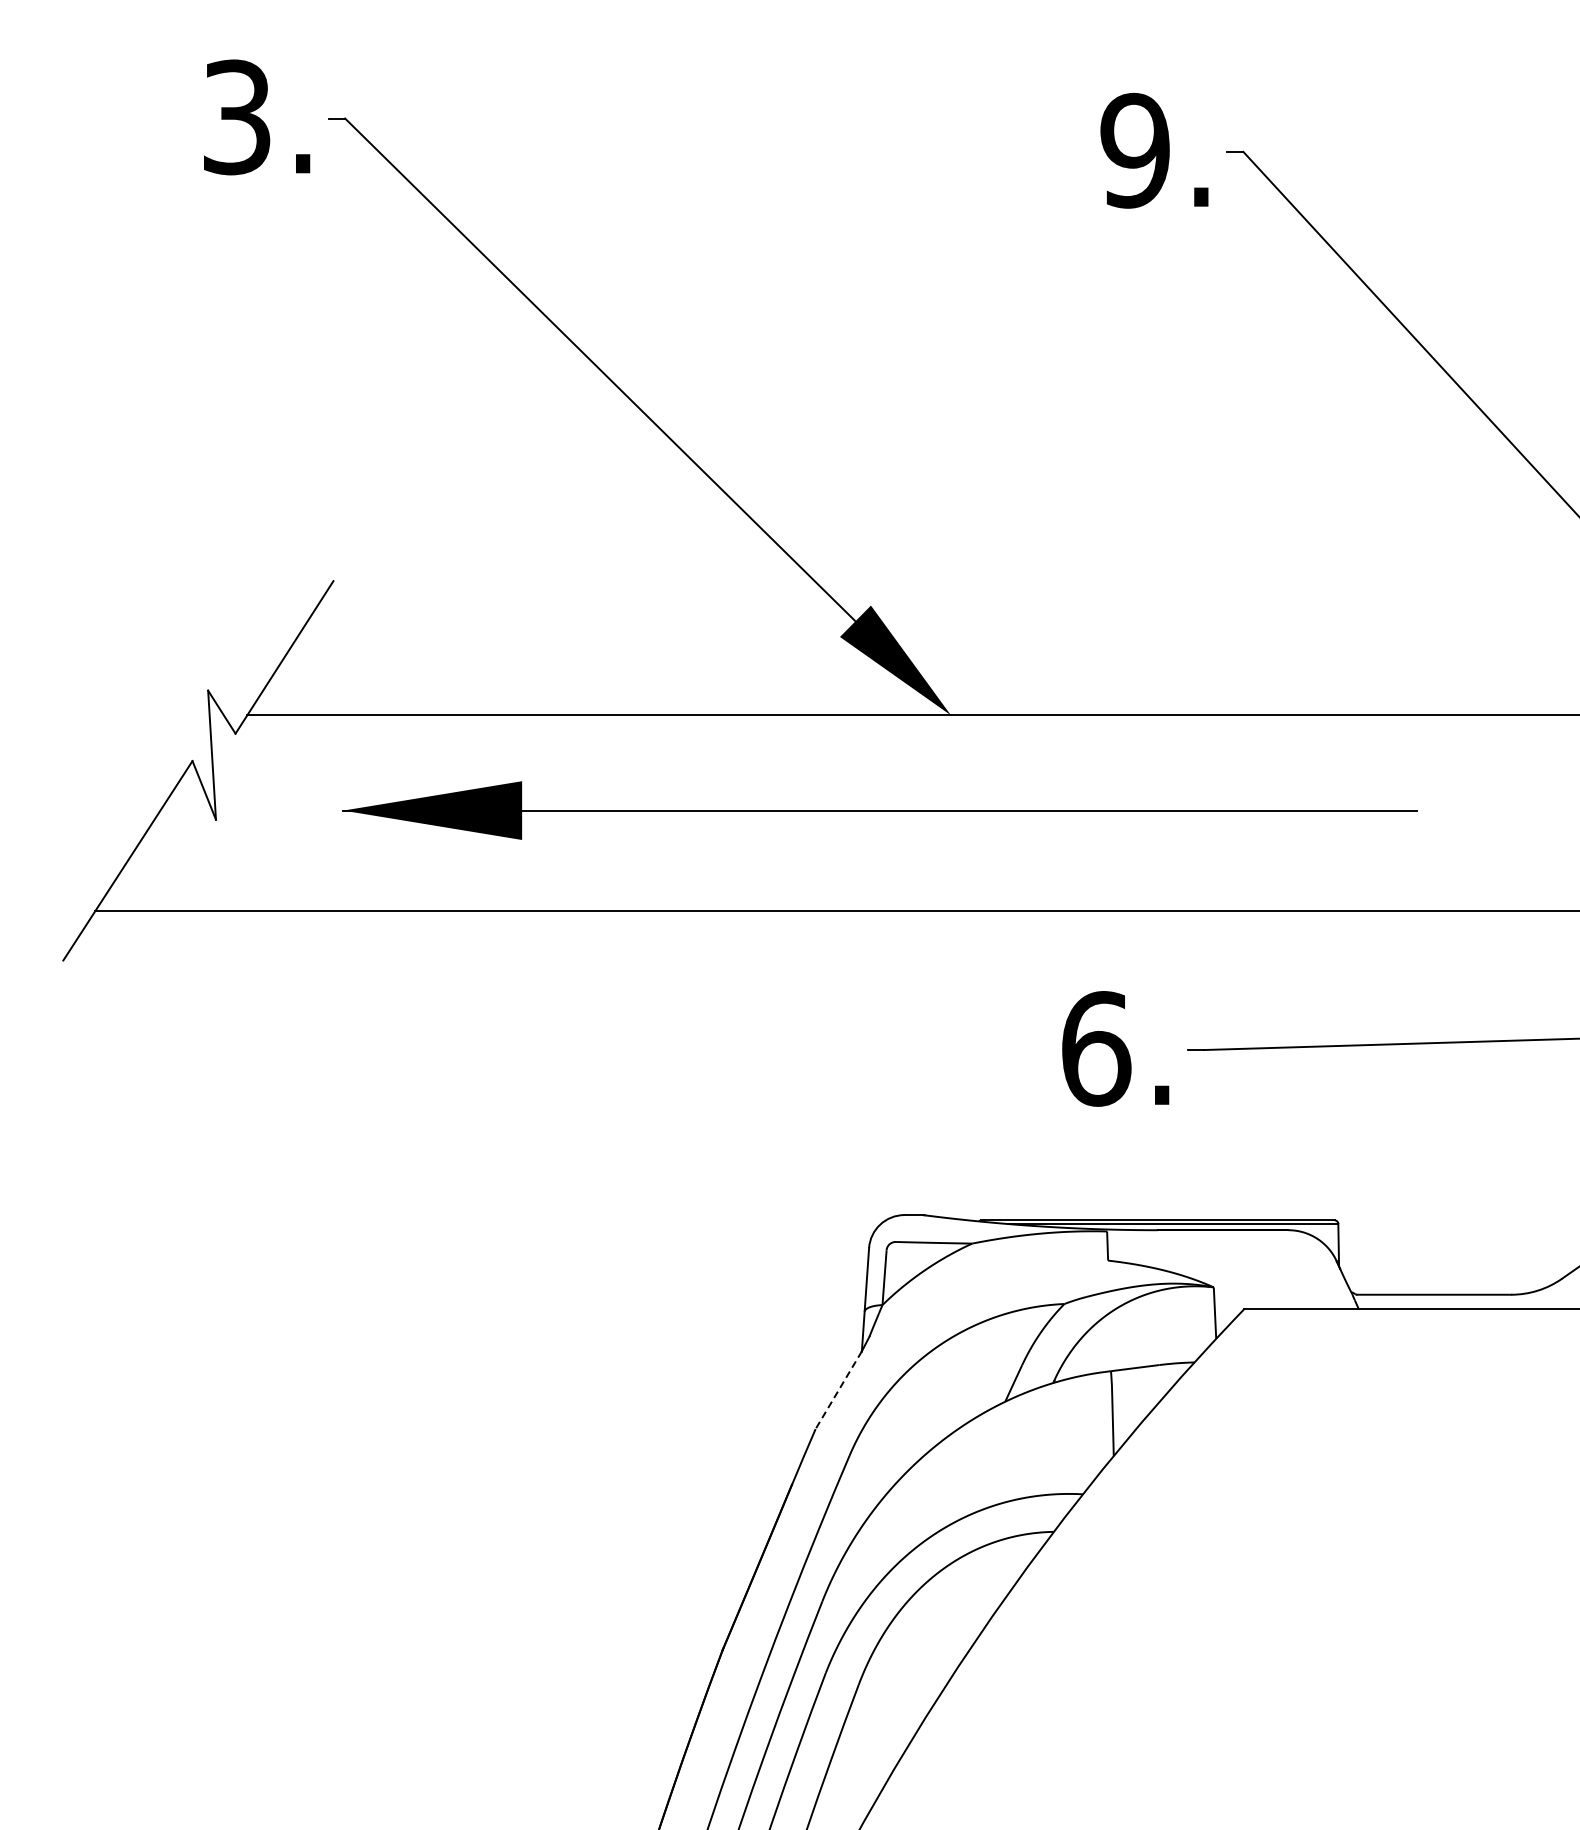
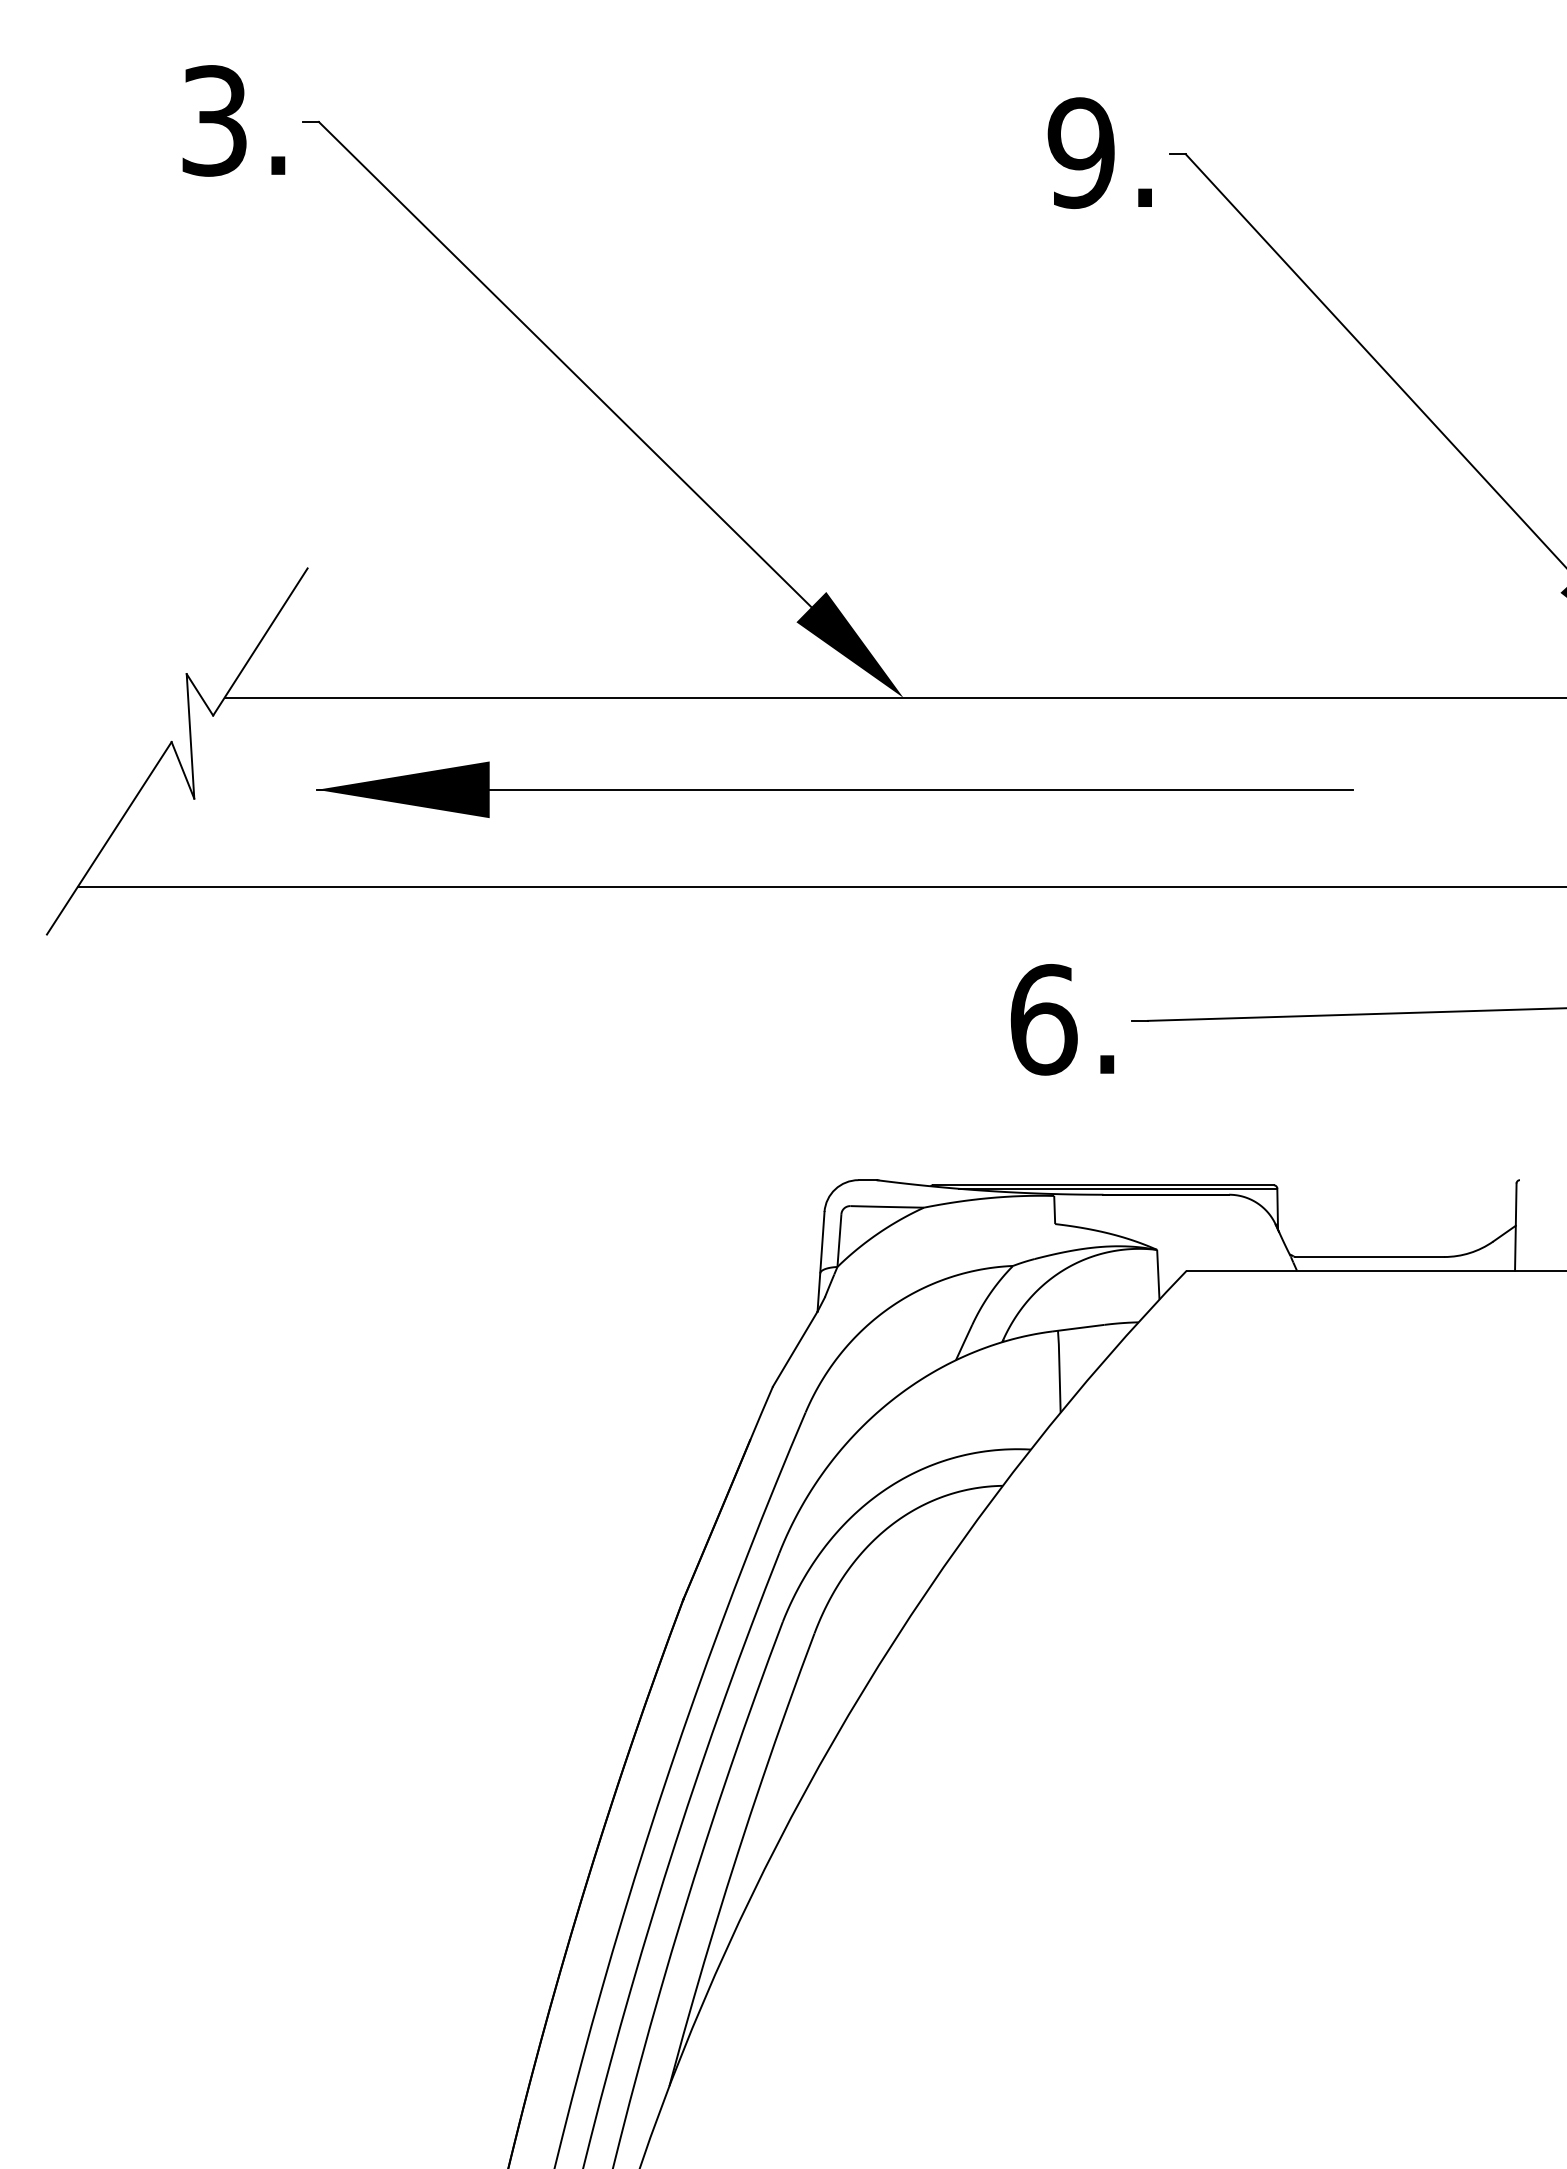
line: (839, 1390) -> (795, 1349), dashed -> solid

